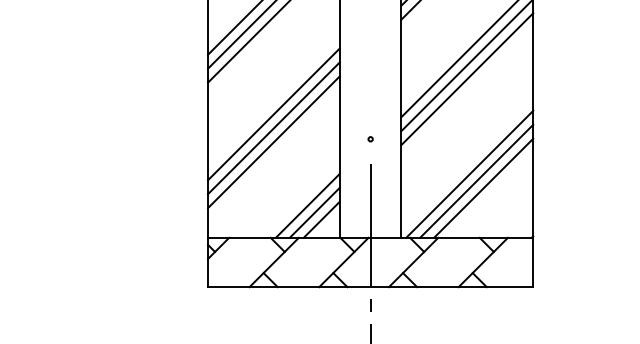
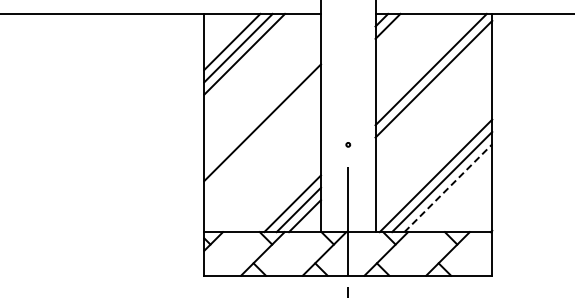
line: (466, 79) -> (433, 91), removed
line: (273, 127) -> (262, 134), removed
line: (273, 142) -> (262, 147), removed
line: (483, 187) -> (448, 187), solid -> dashed

